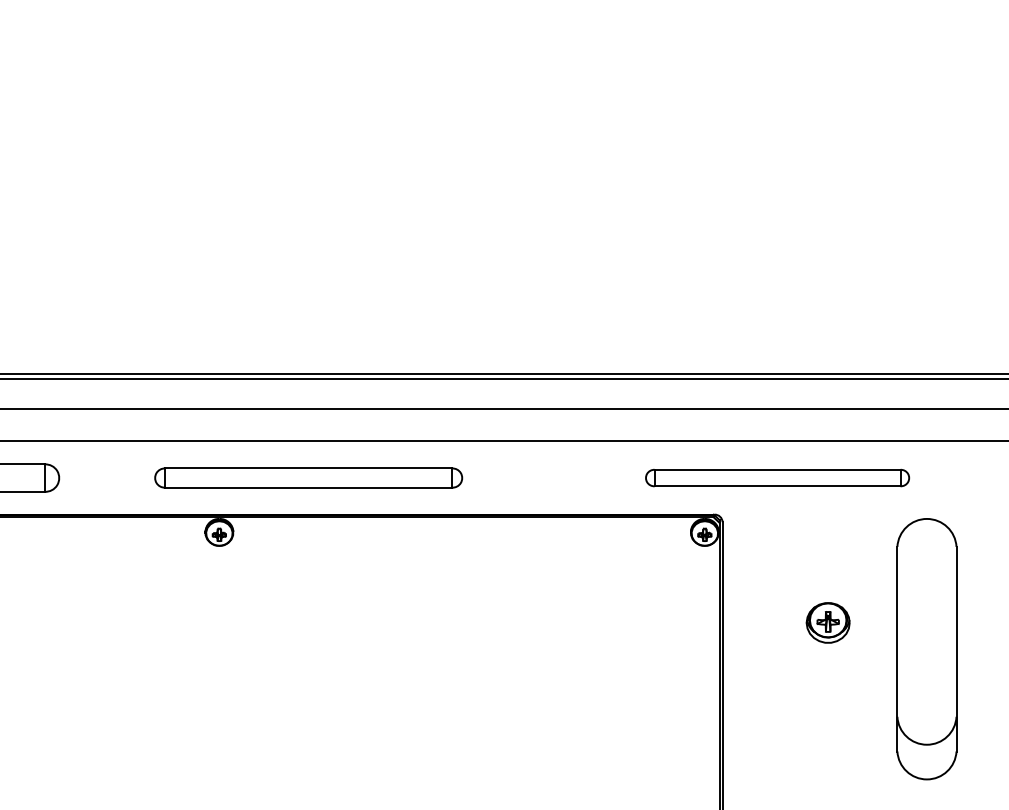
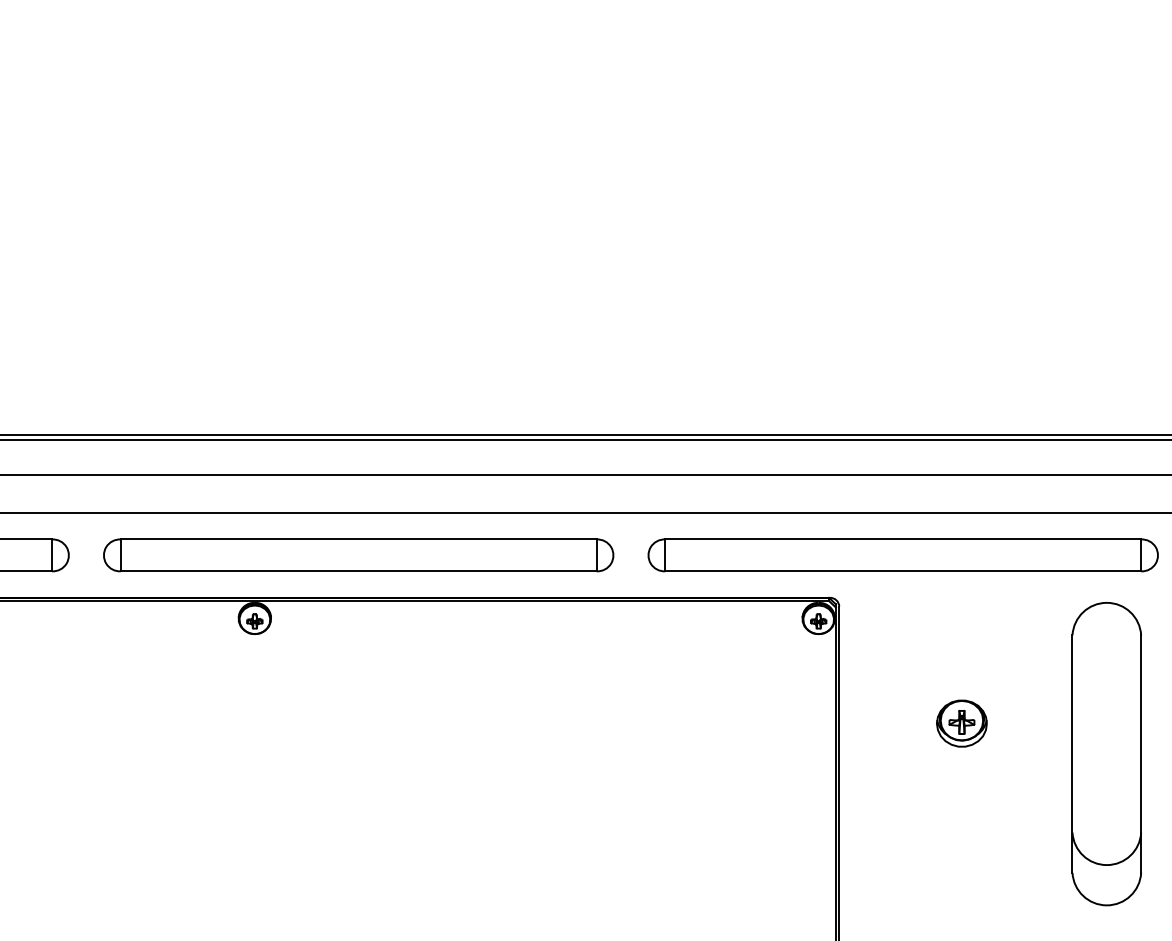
part: (308, 477) -> (358, 554), size x1.43
part: (777, 477) -> (903, 554), size x1.67
part: (926, 649) -> (1106, 754), moved

